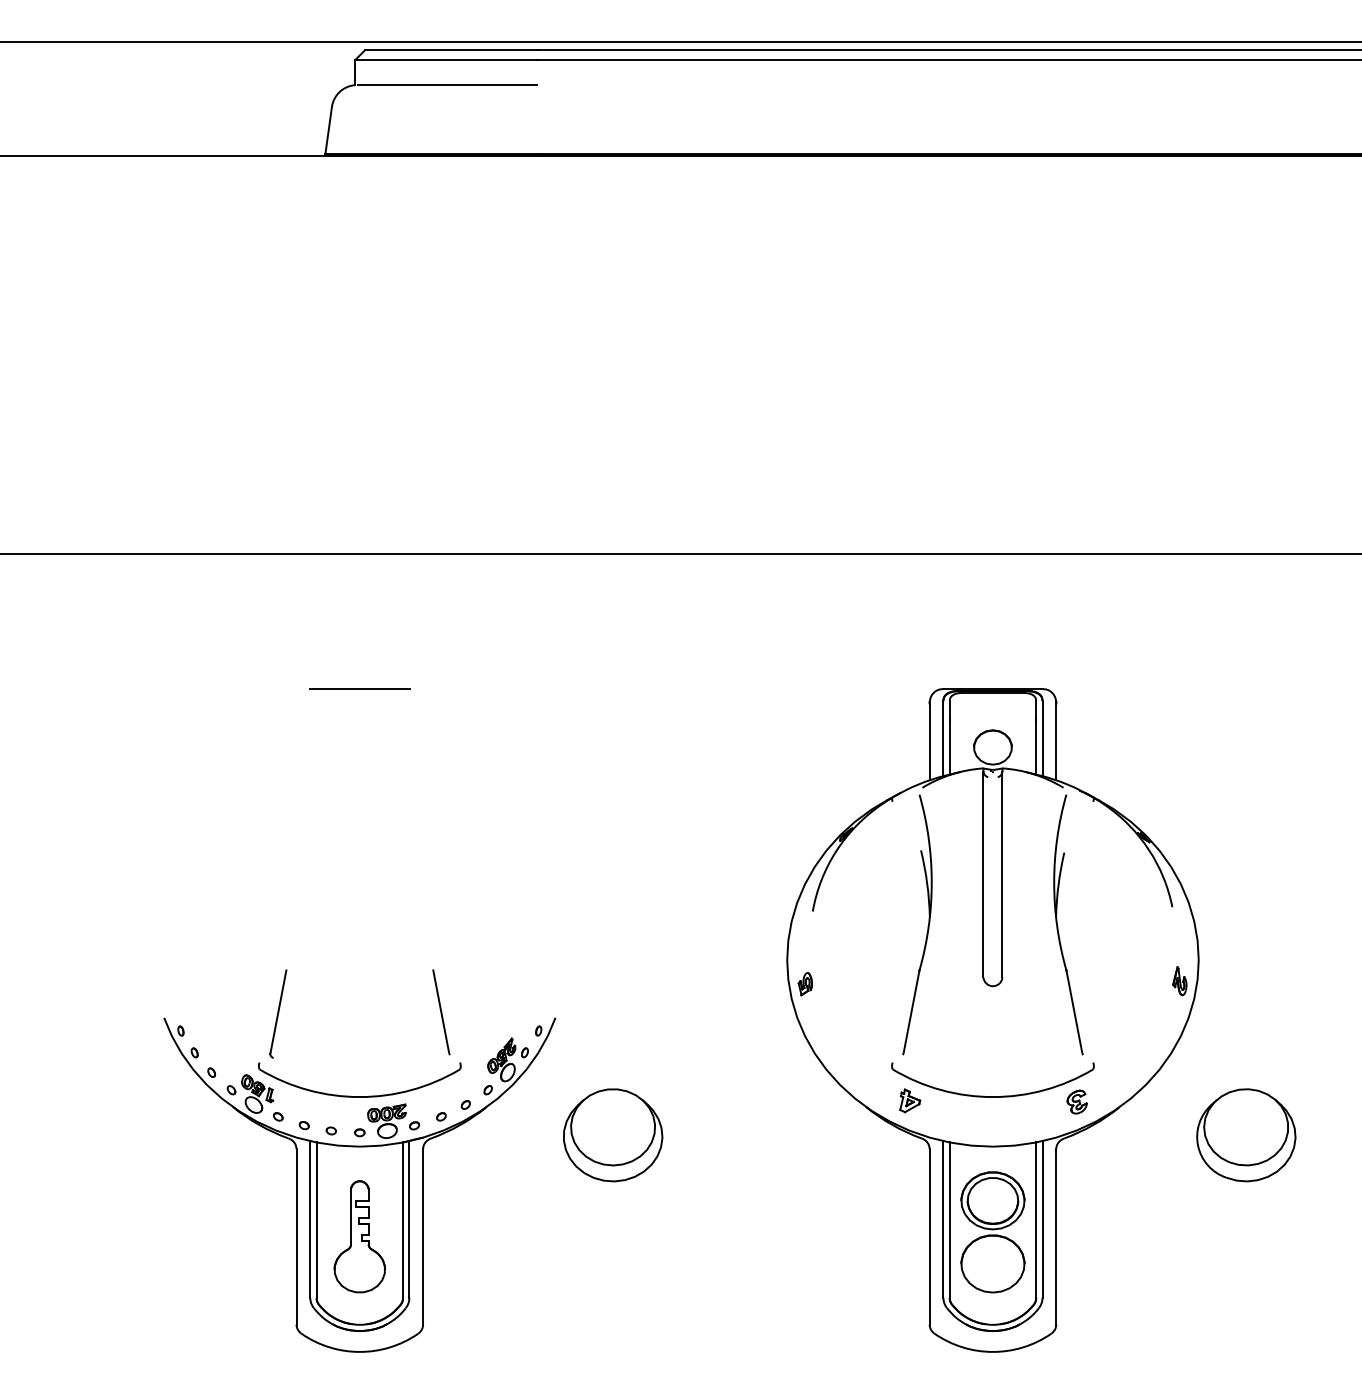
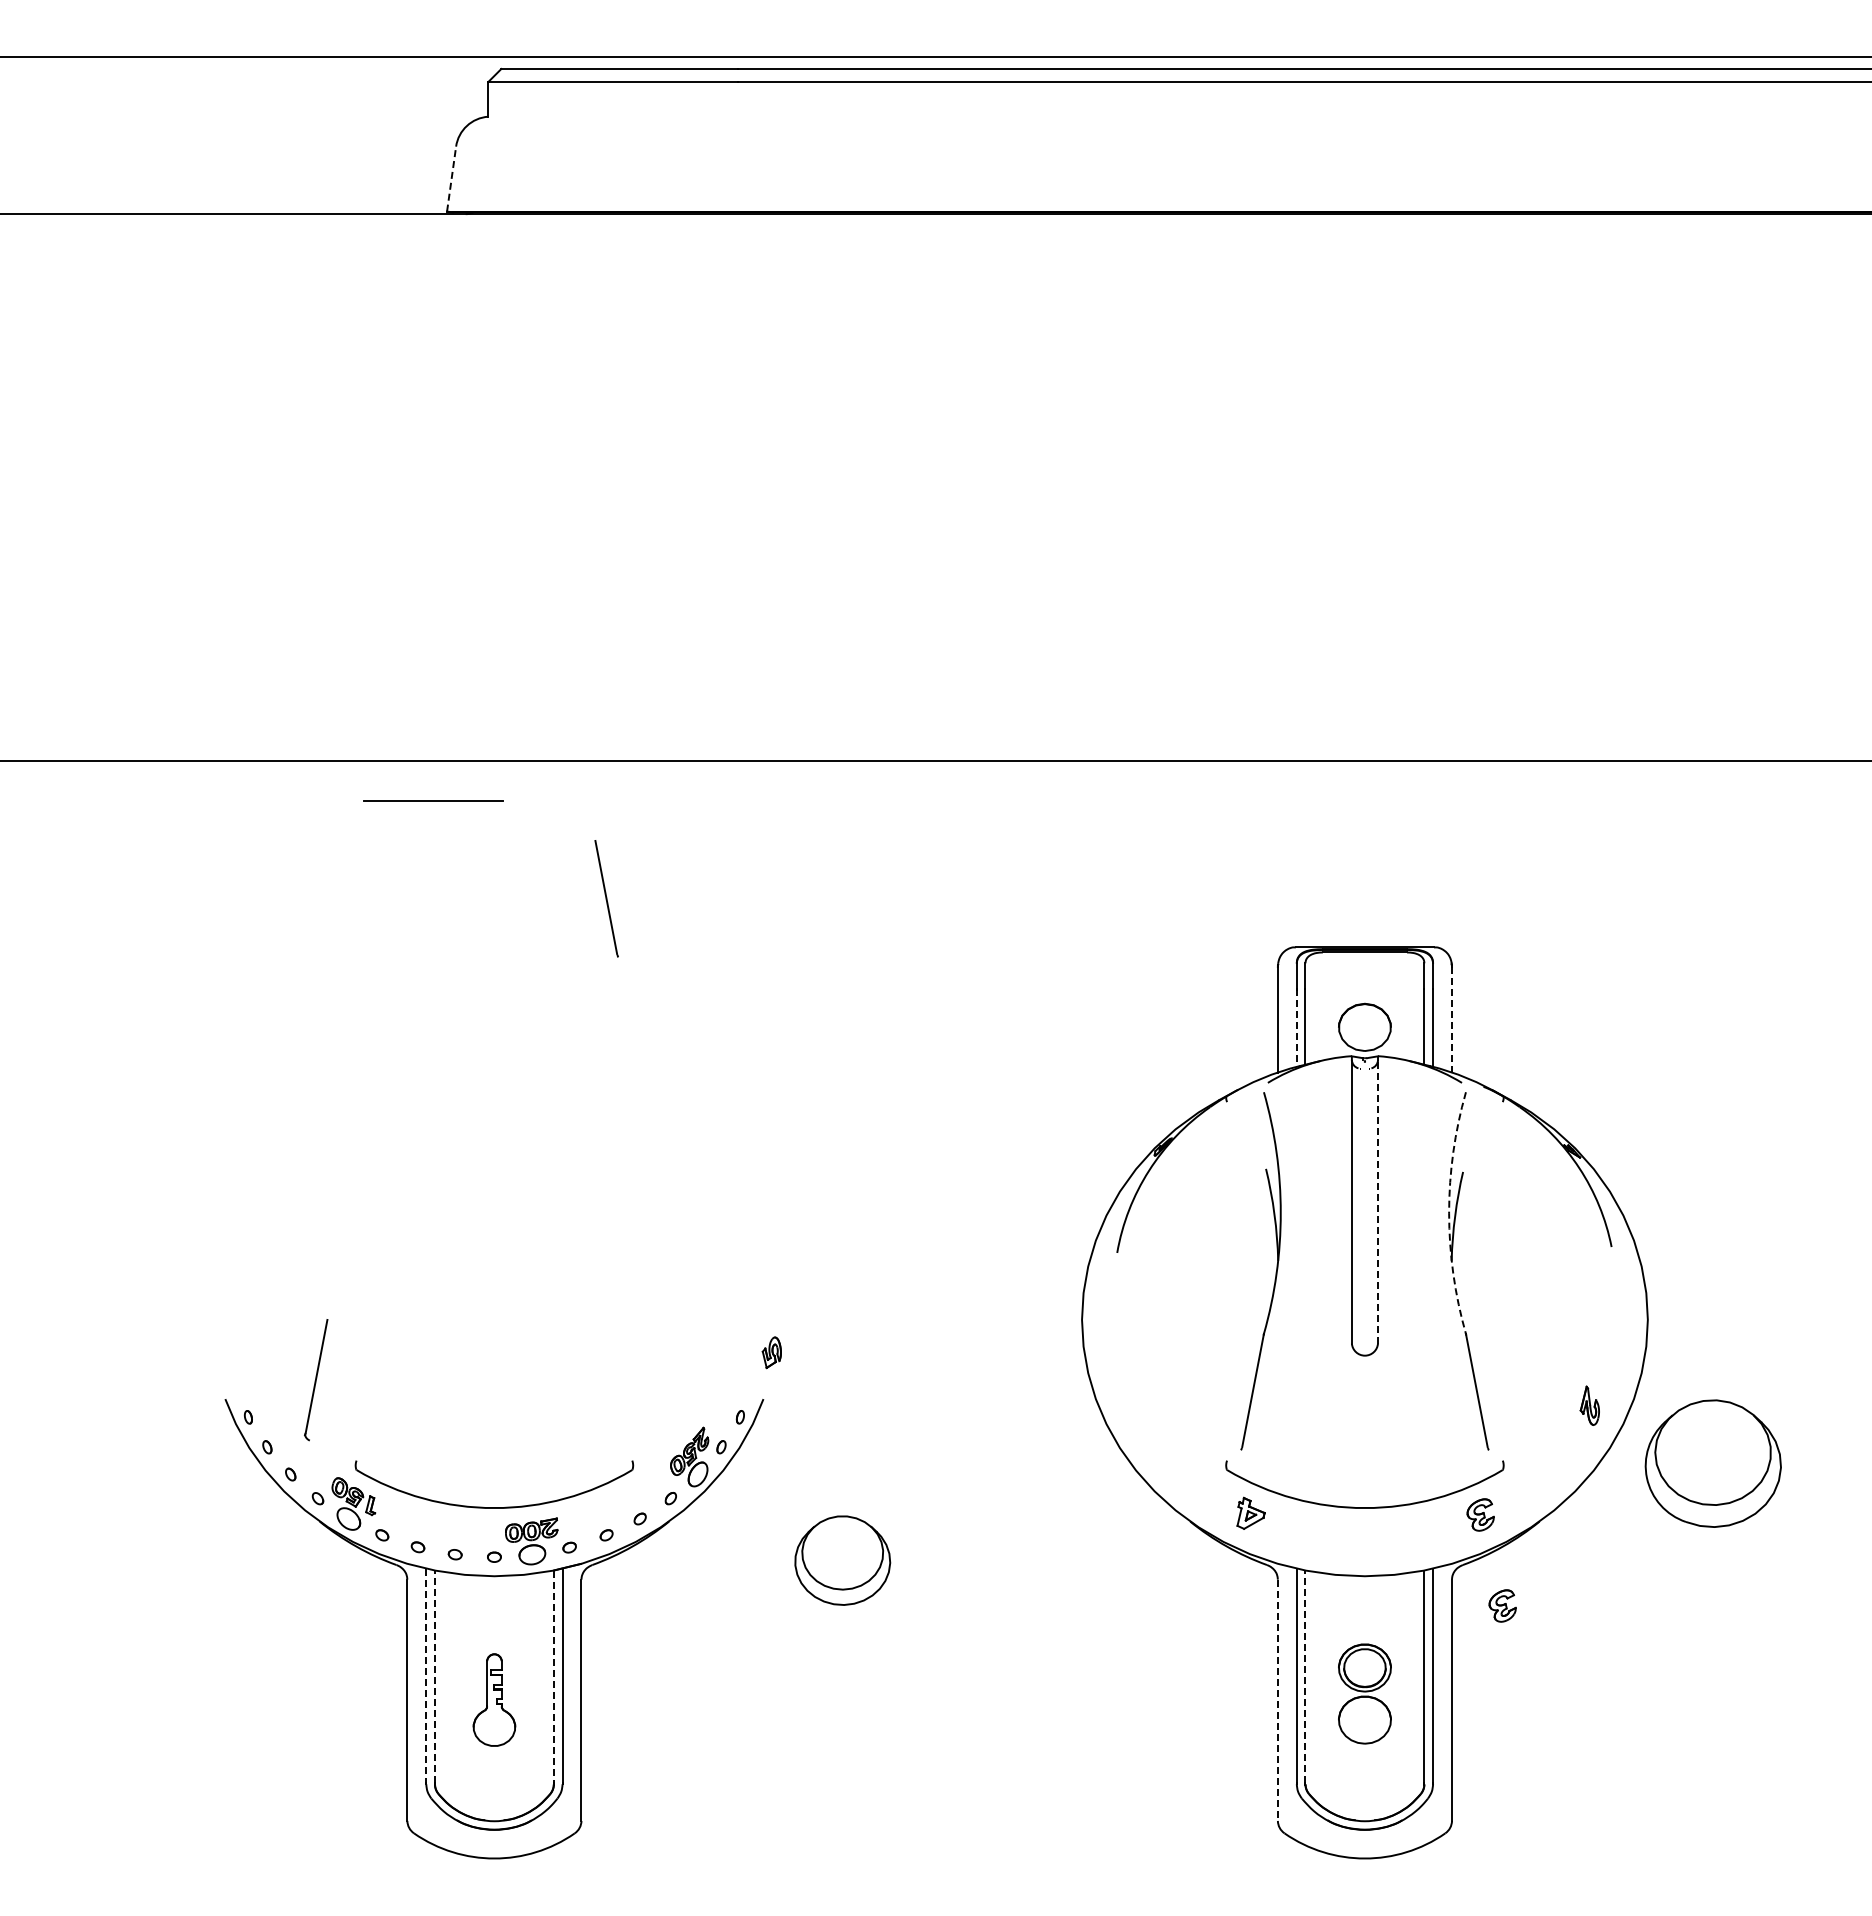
line: (447, 84) -> (614, 116), removed
line: (328, 130) -> (451, 179), solid -> dashed
line: (359, 688) -> (433, 800), moved
line: (1056, 741) -> (1452, 1019), solid -> dashed
line: (943, 748) -> (1296, 1028), solid -> dashed
line: (1002, 874) -> (1378, 1201), solid -> dashed
arc: (1054, 882) -> (1449, 1213), solid -> dashed
part: (1179, 981) -> (1589, 1405), moved
part: (805, 983) -> (771, 1352), moved
line: (441, 1012) -> (606, 898), moved
part: (278, 1014) -> (316, 1380), moved
part: (612, 1135) -> (842, 1560), size x0.7
part: (1245, 1135) -> (1712, 1463), moved
part: (1093, 1167) -> (1502, 1605), added
line: (310, 1219) -> (426, 1676), solid -> dashed
line: (316, 1219) -> (434, 1676), solid -> dashed
line: (949, 1219) -> (1305, 1676), solid -> dashed
line: (402, 1220) -> (553, 1677), solid -> dashed
part: (992, 1231) -> (1364, 1693), size x0.6
part: (359, 1236) -> (494, 1699), size x0.6
line: (929, 1237) -> (1277, 1700), solid -> dashed

